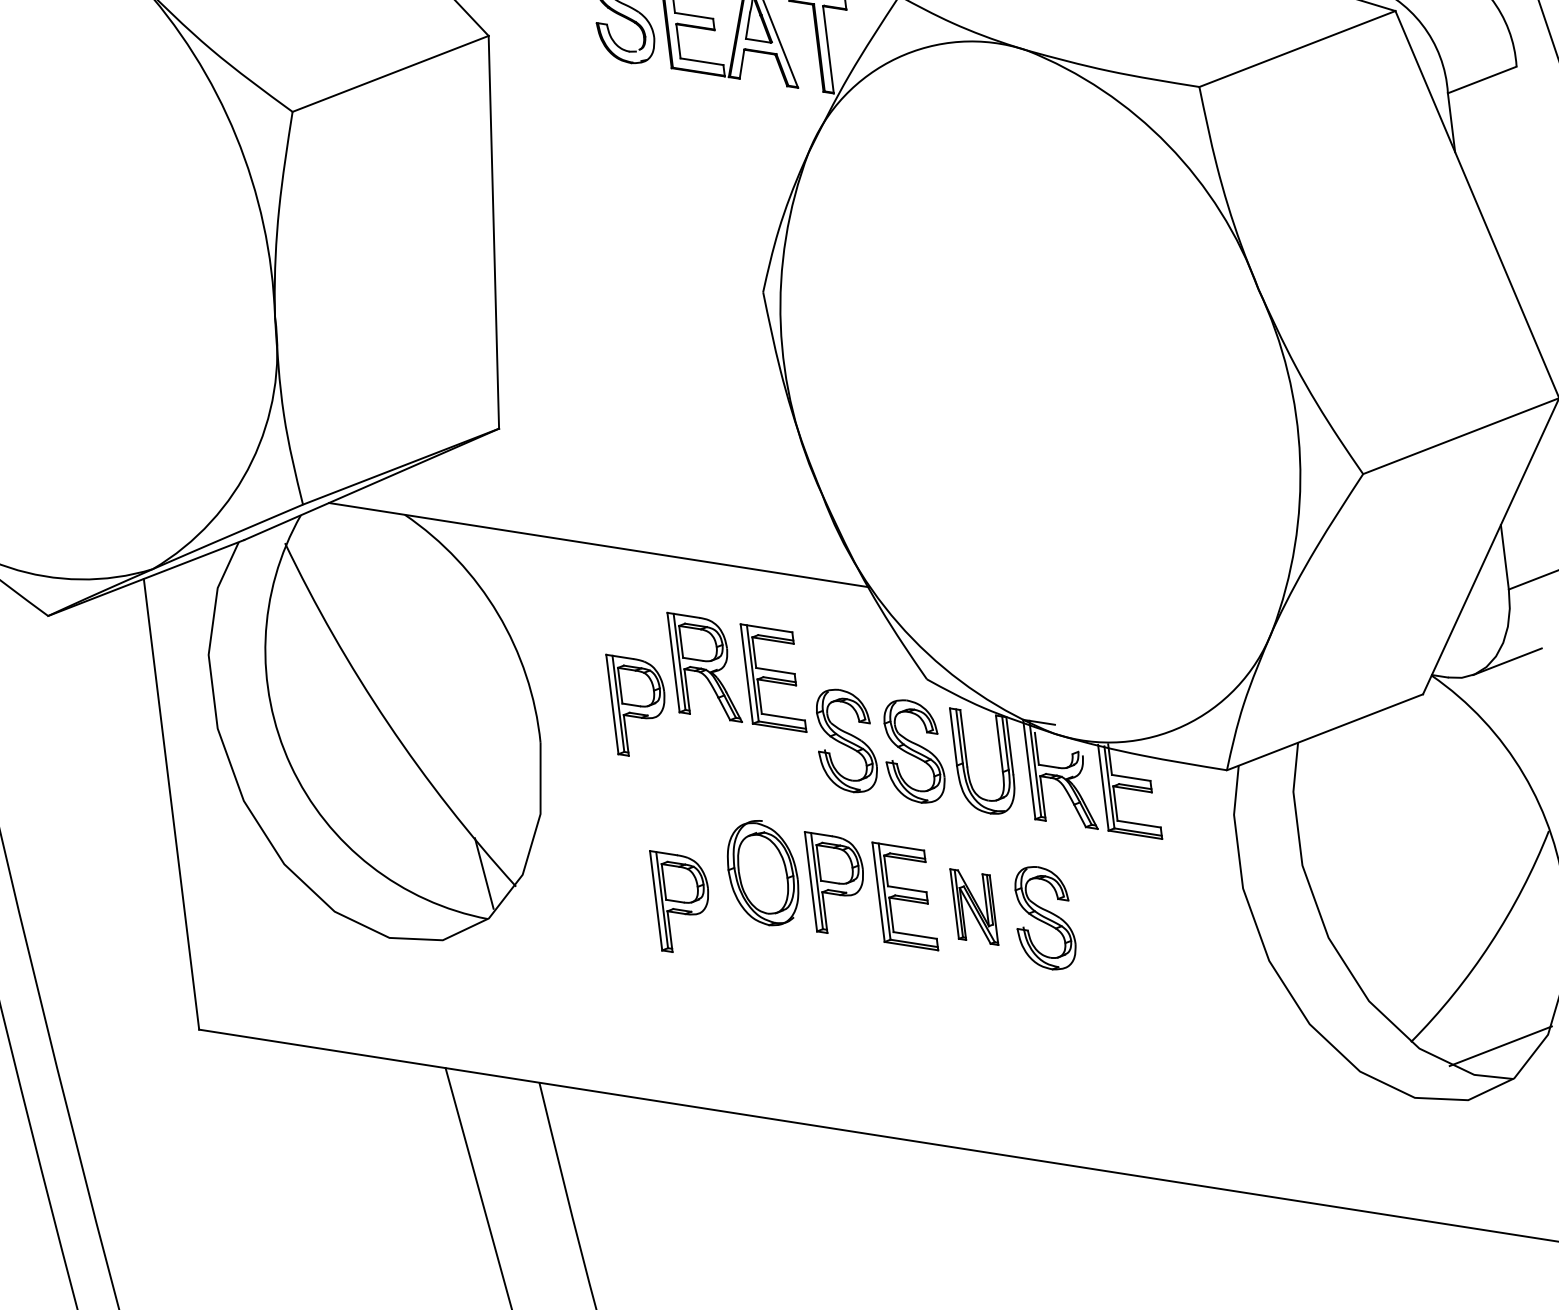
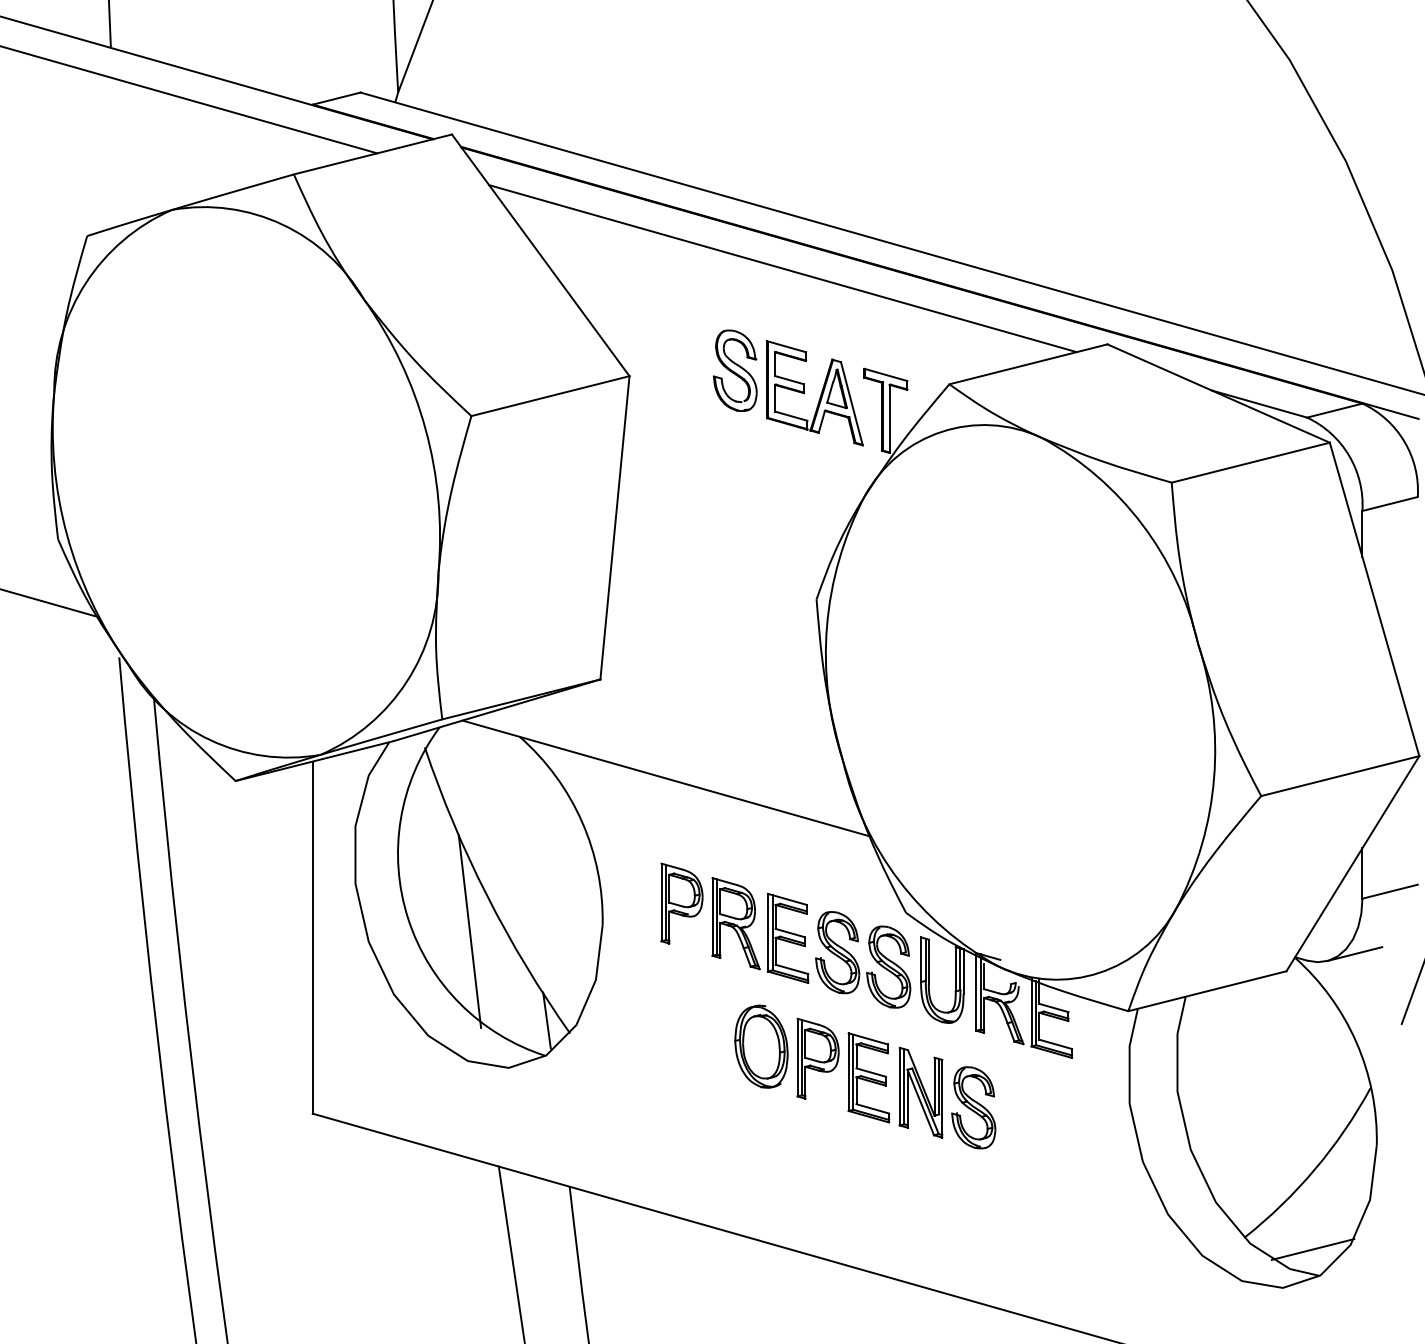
part: (745, 671) -> (767, 930), moved
line: (371, 771) -> (469, 931), added
part: (681, 898) -> (696, 1058), removed
part: (973, 907) -> (920, 1092), size x1.43

